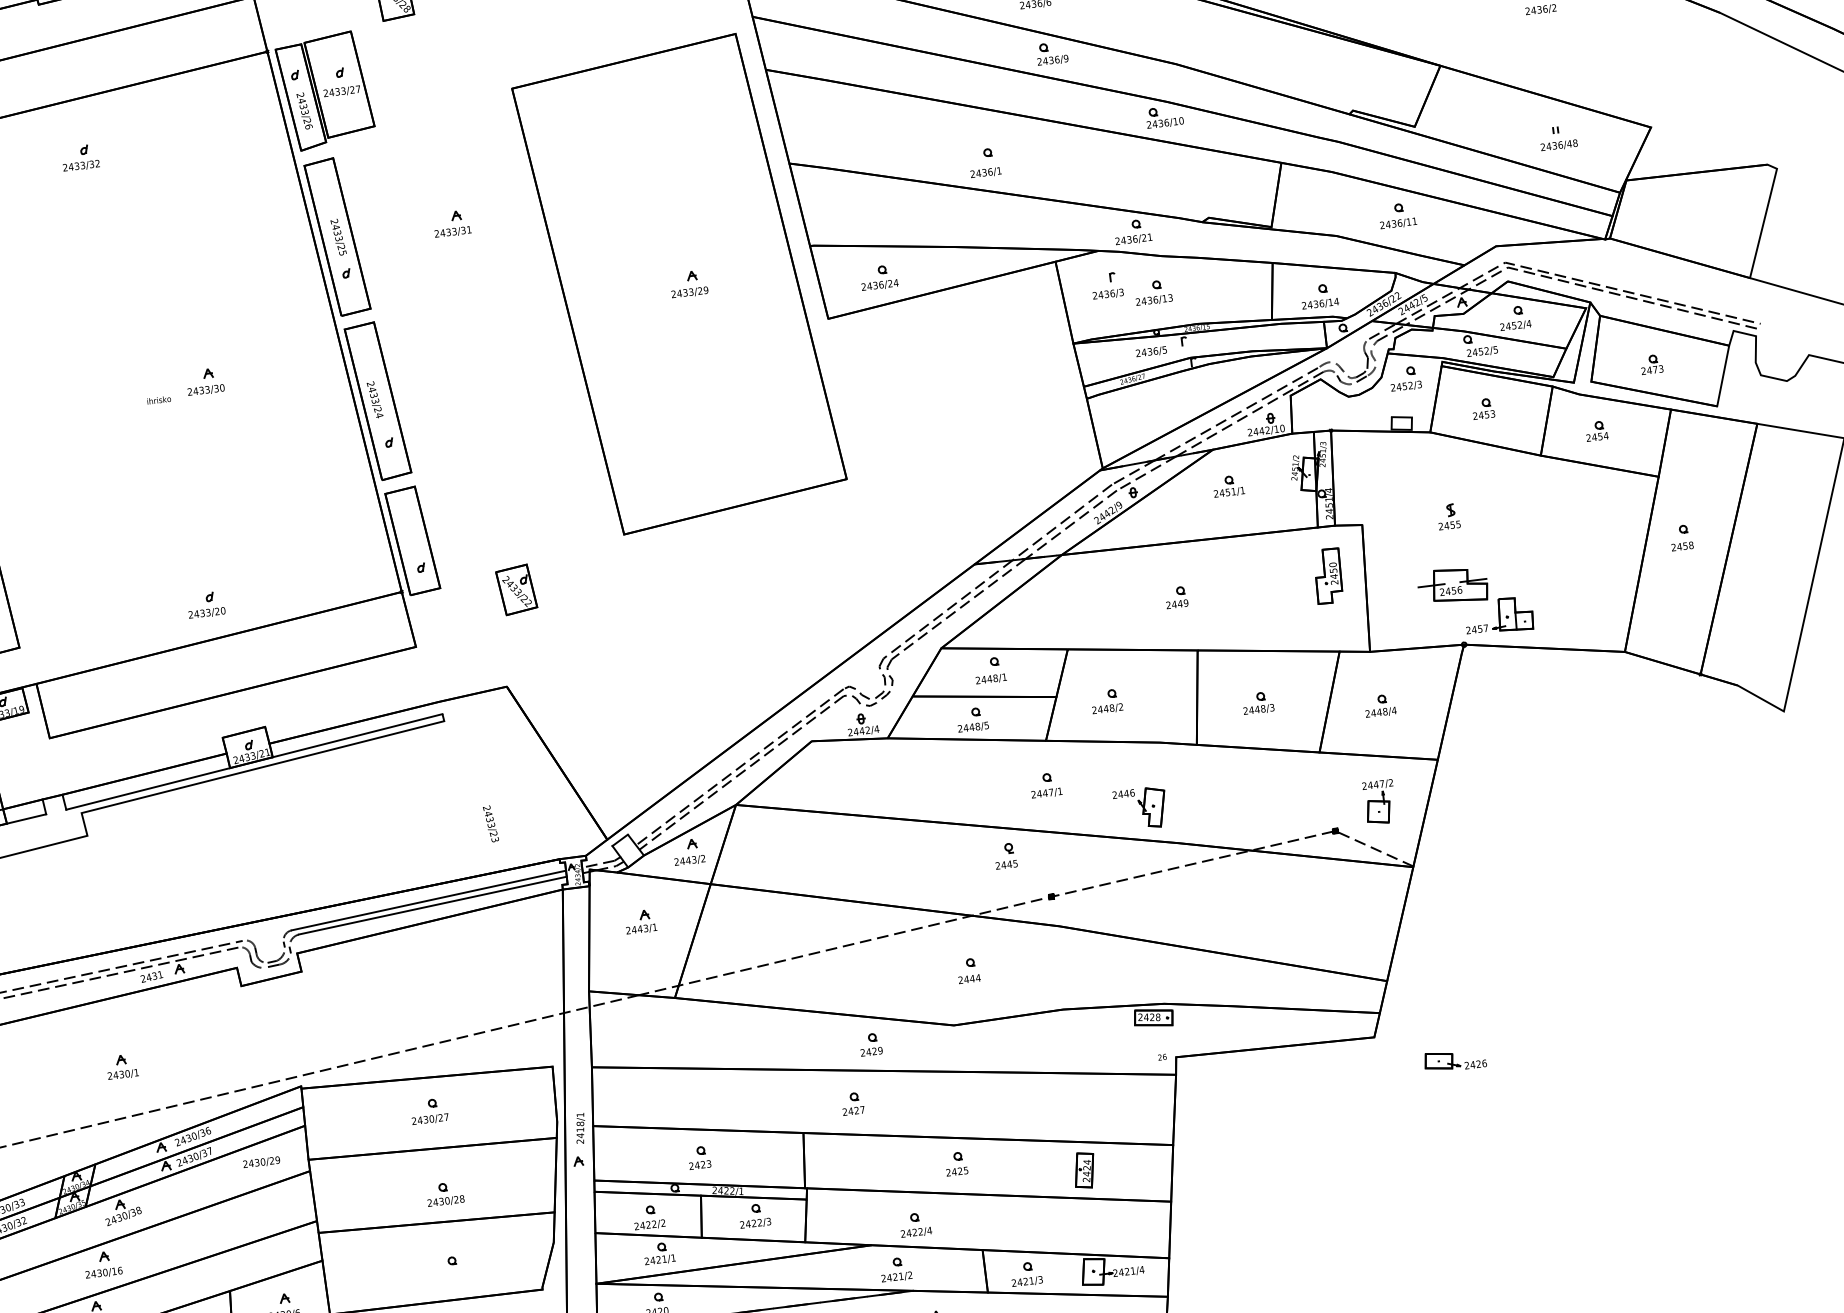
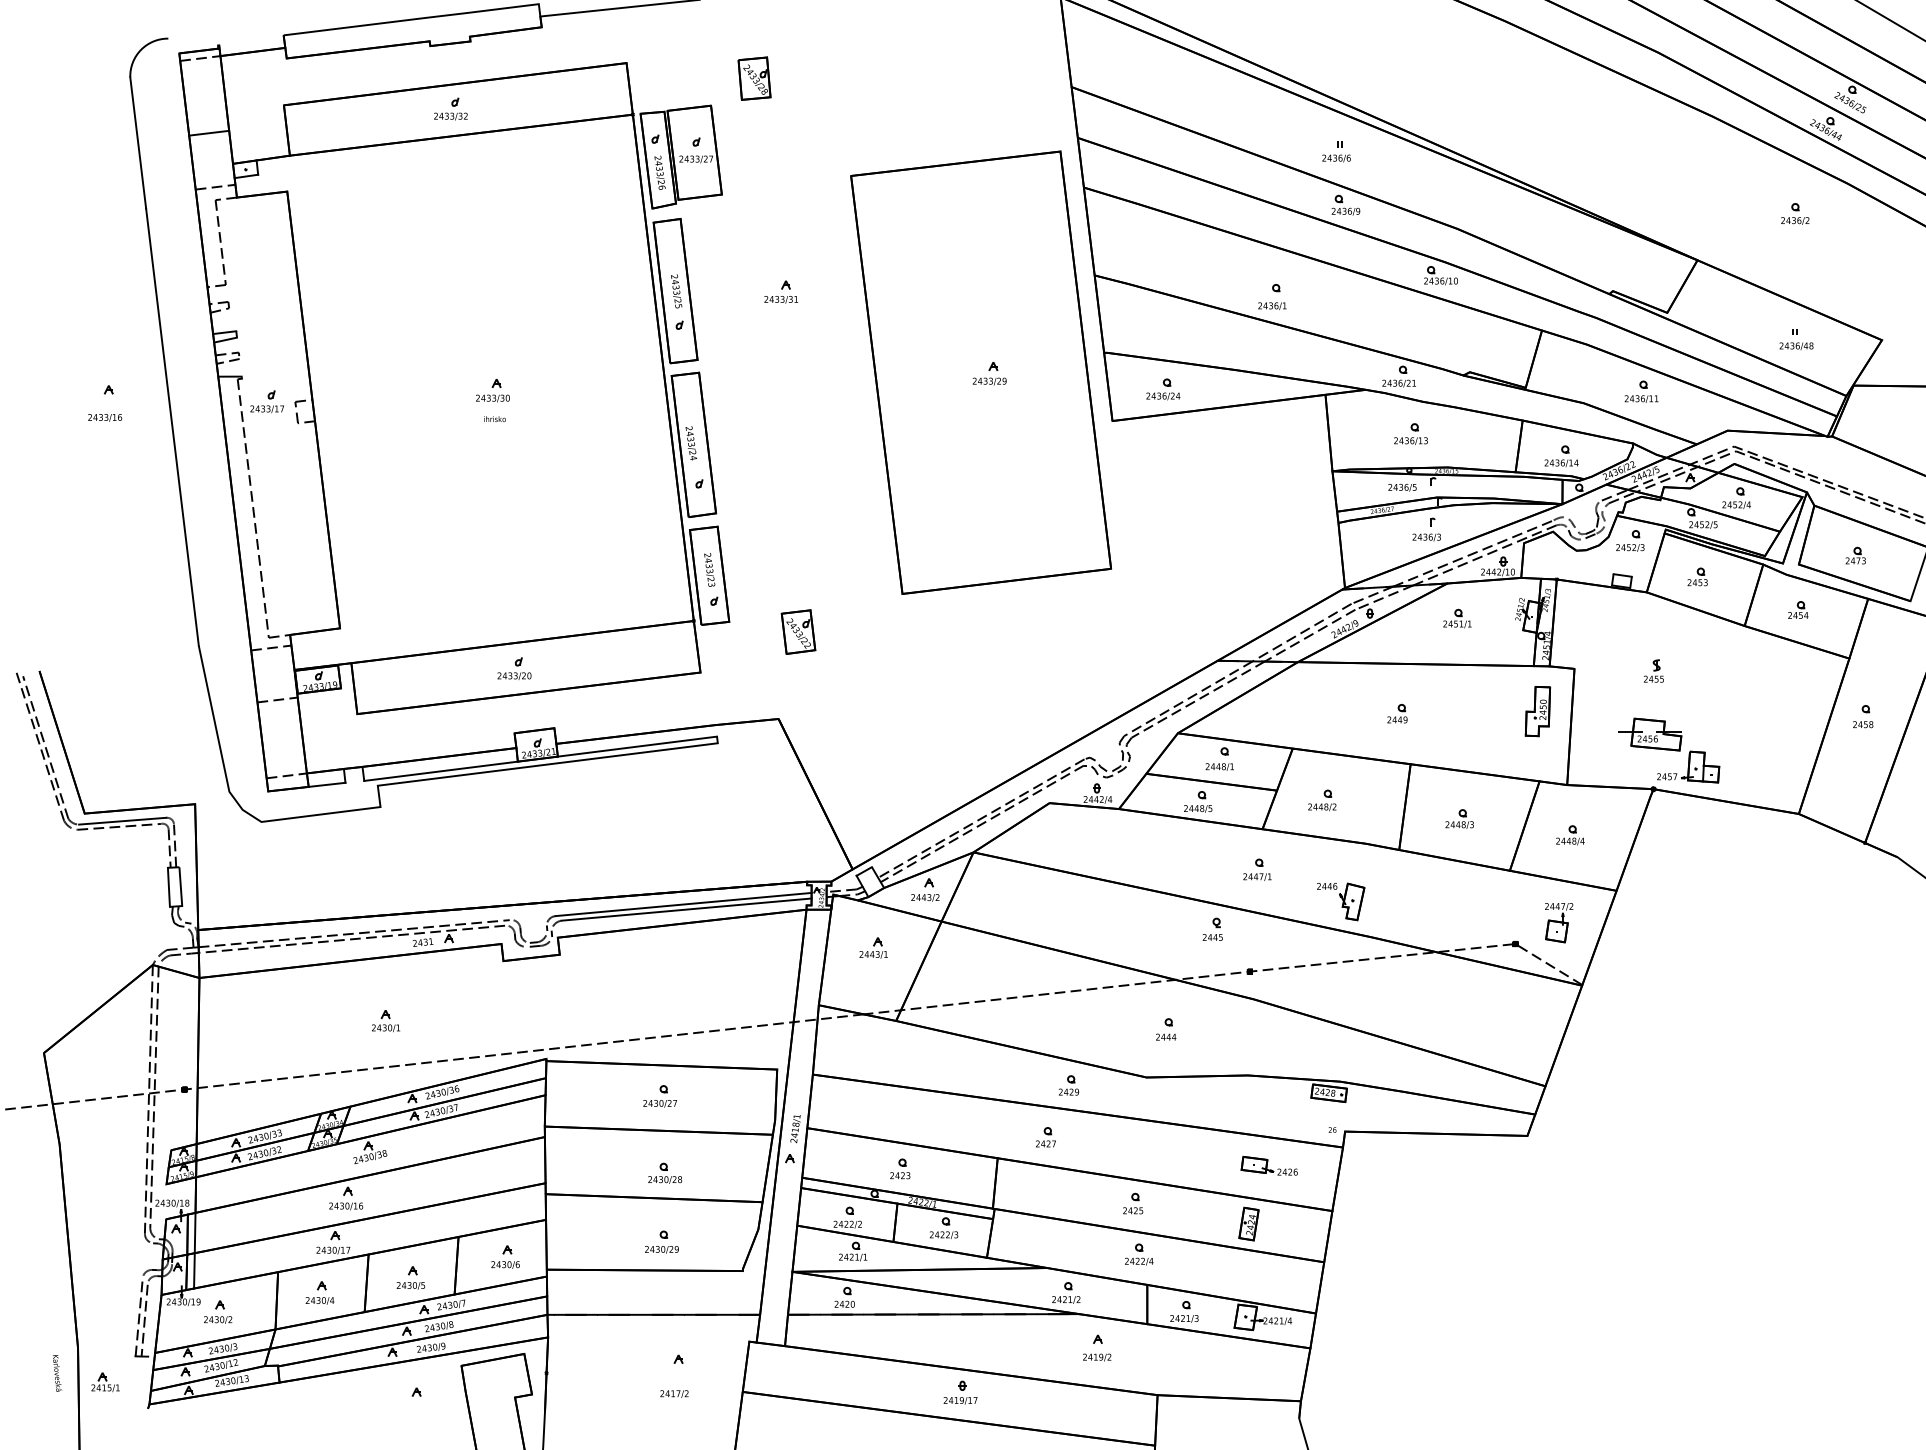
part: (79, 157) -> (450, 108), moved
part: (1106, 285) -> (1426, 529), moved
part: (204, 381) -> (492, 390), moved
part: (206, 604) -> (514, 668), moved
text: (490, 823) -> (709, 569), moved
part: (1454, 1059) -> (1268, 1165), moved
text: (261, 1162) -> (661, 1249), moved
part: (915, 1224) -> (1139, 1254), moved

